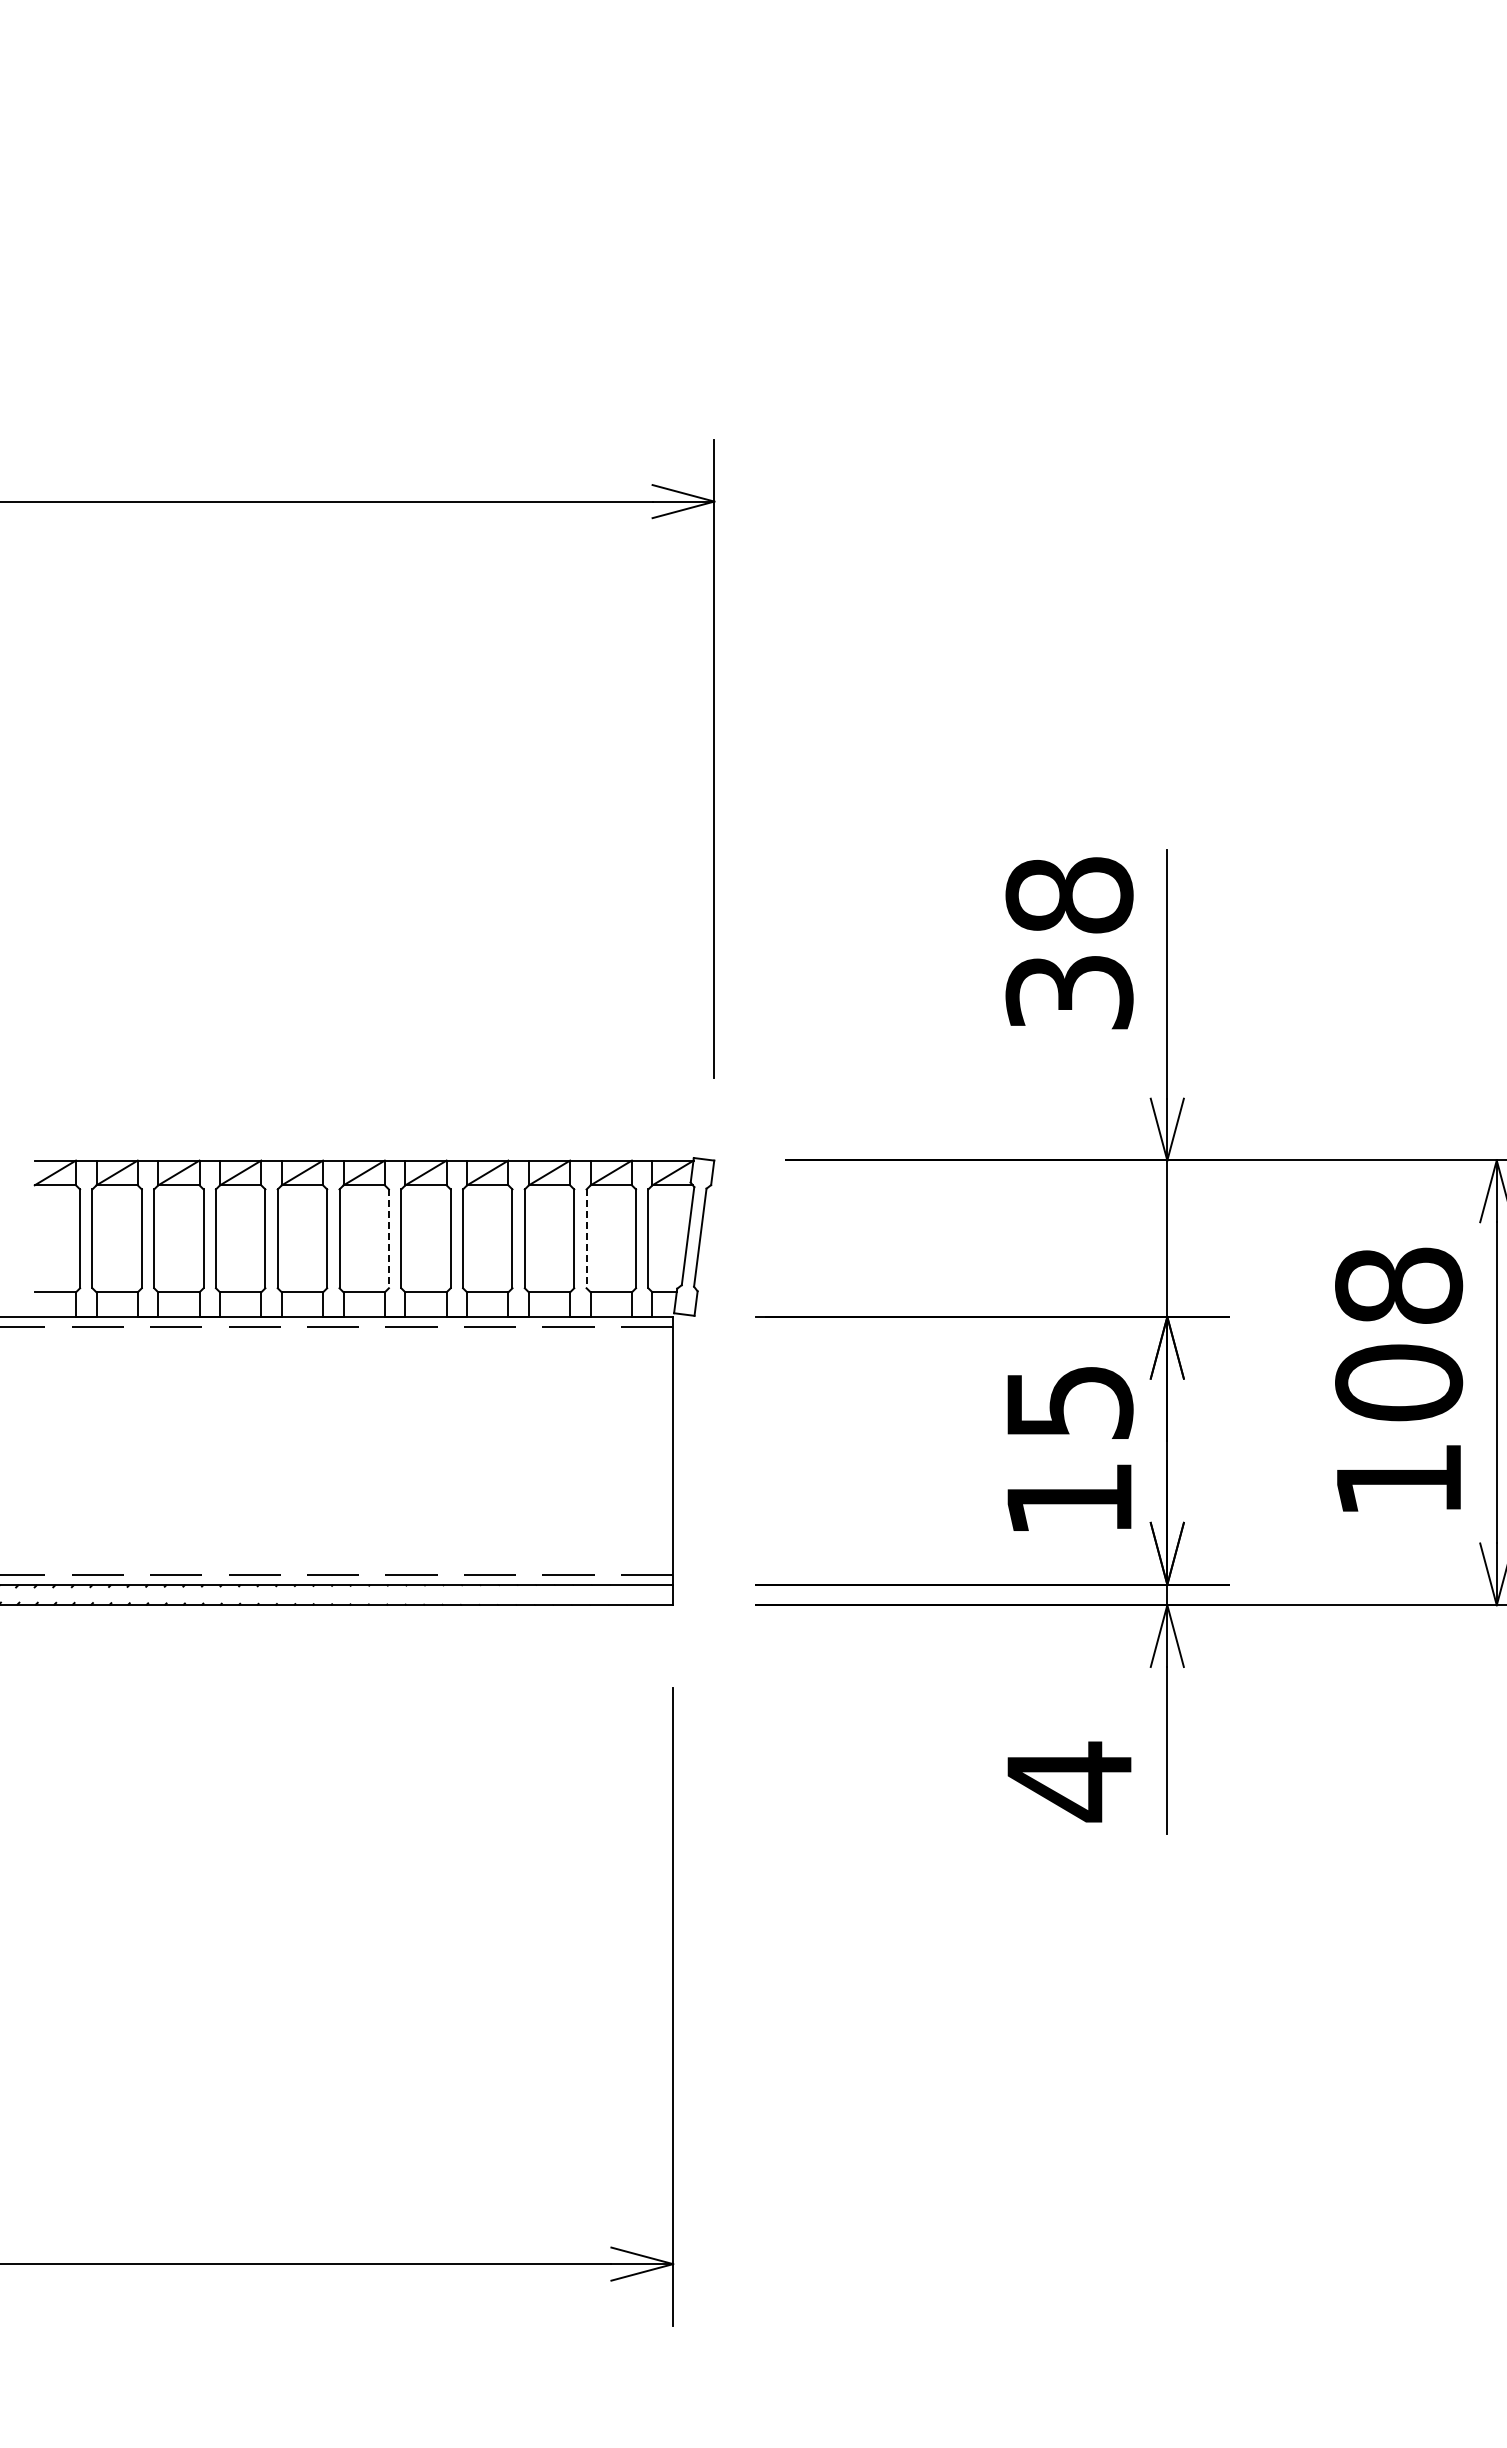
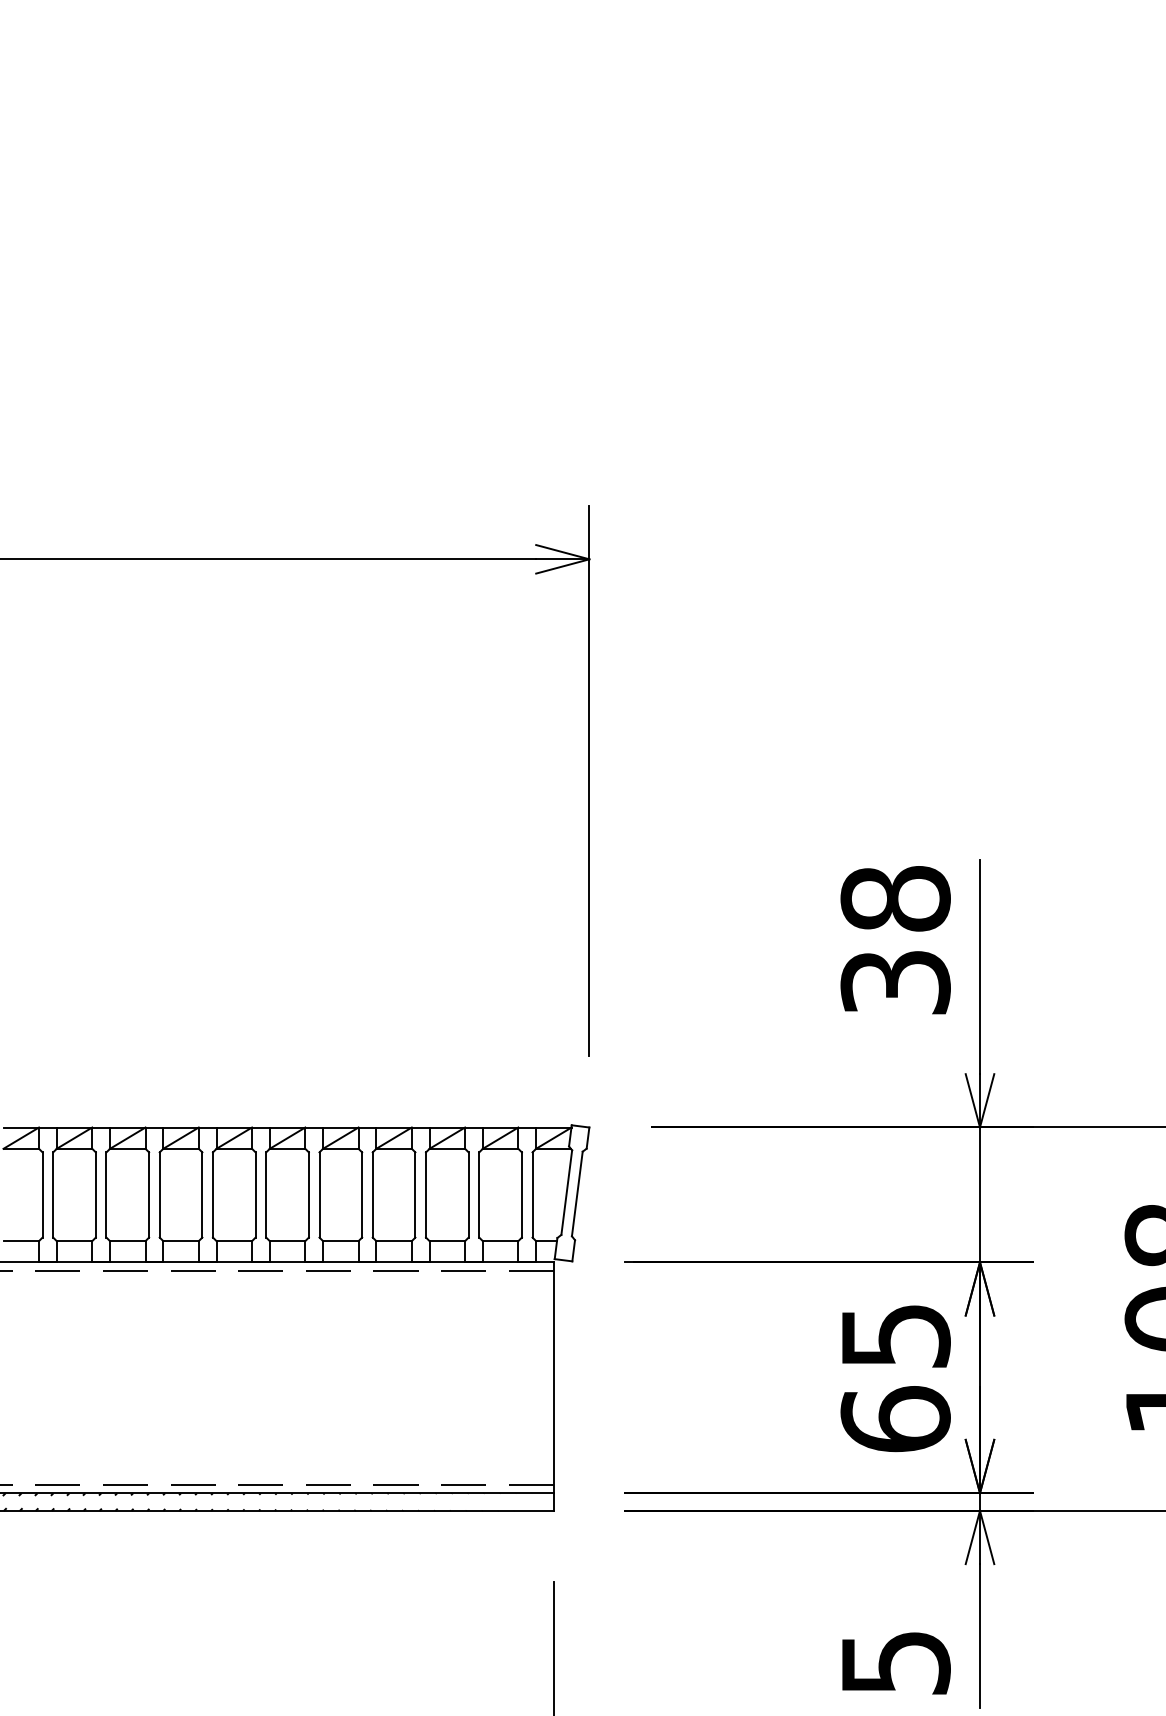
line: (388, 1239) -> (308, 1195), dashed -> solid
line: (586, 1239) -> (479, 1195), dashed -> solid
text: (1069, 1498) -> (895, 1418), 15 -> 65
text: (1070, 1781) -> (896, 1662), 4 -> 5

